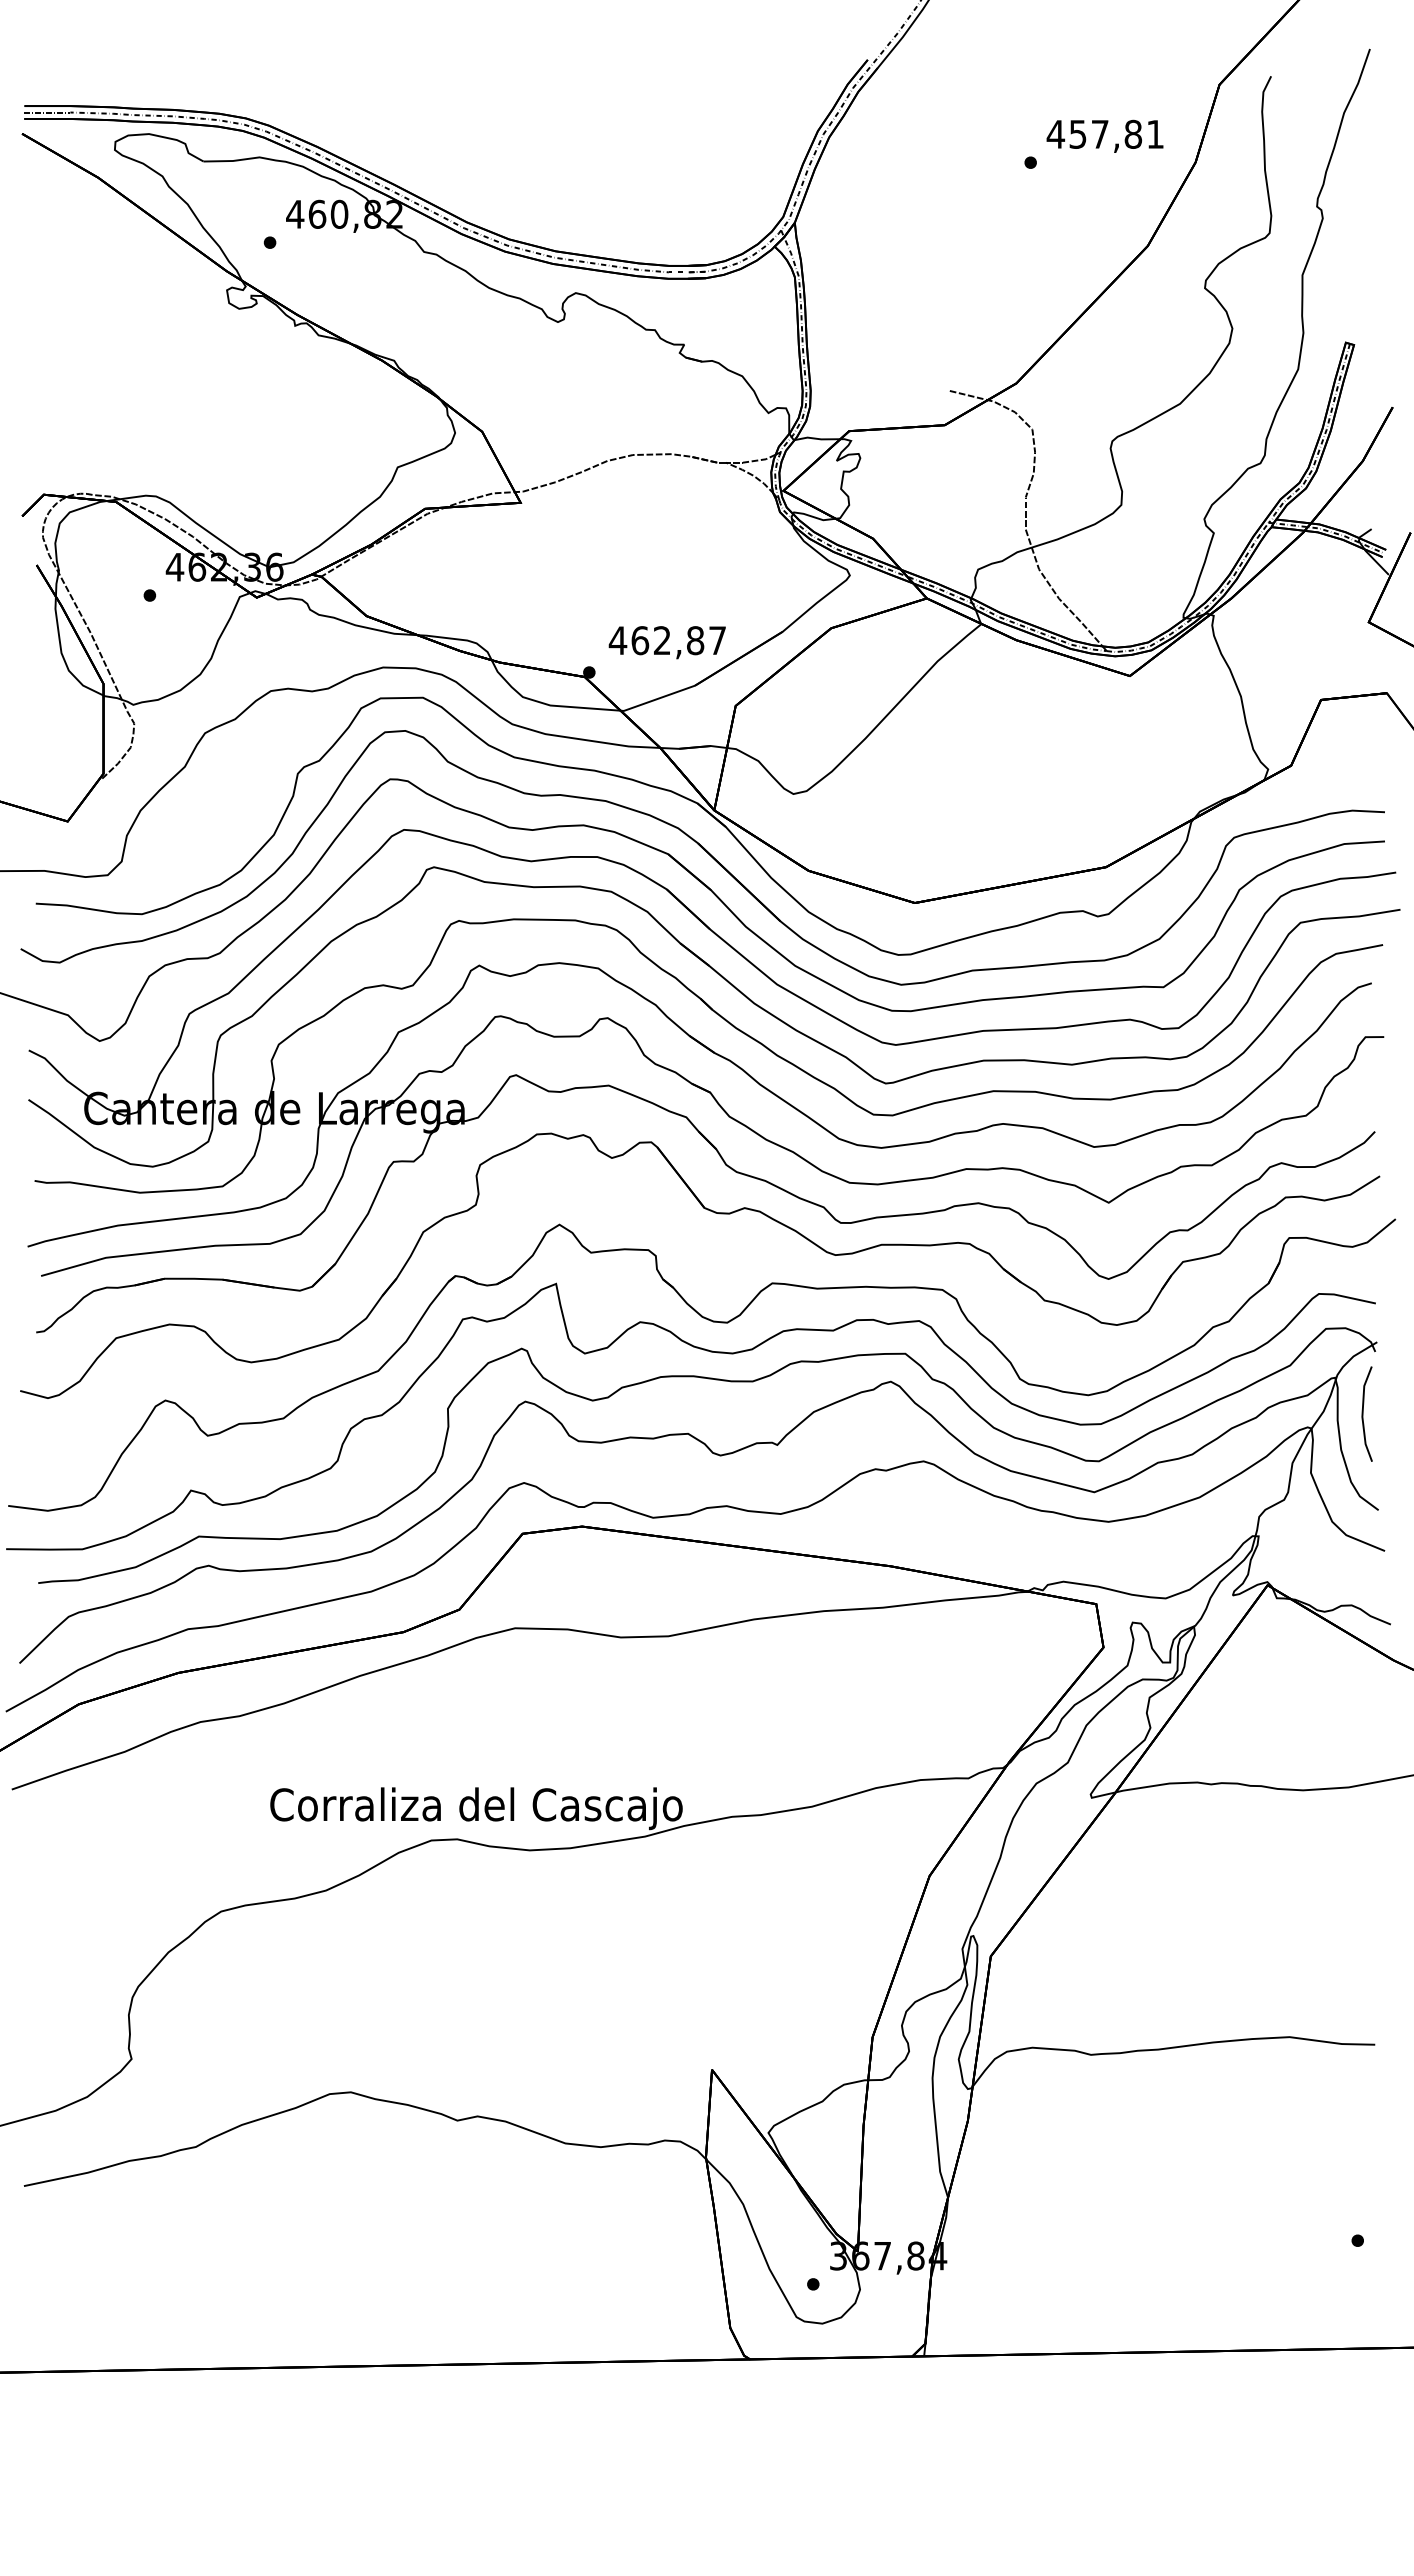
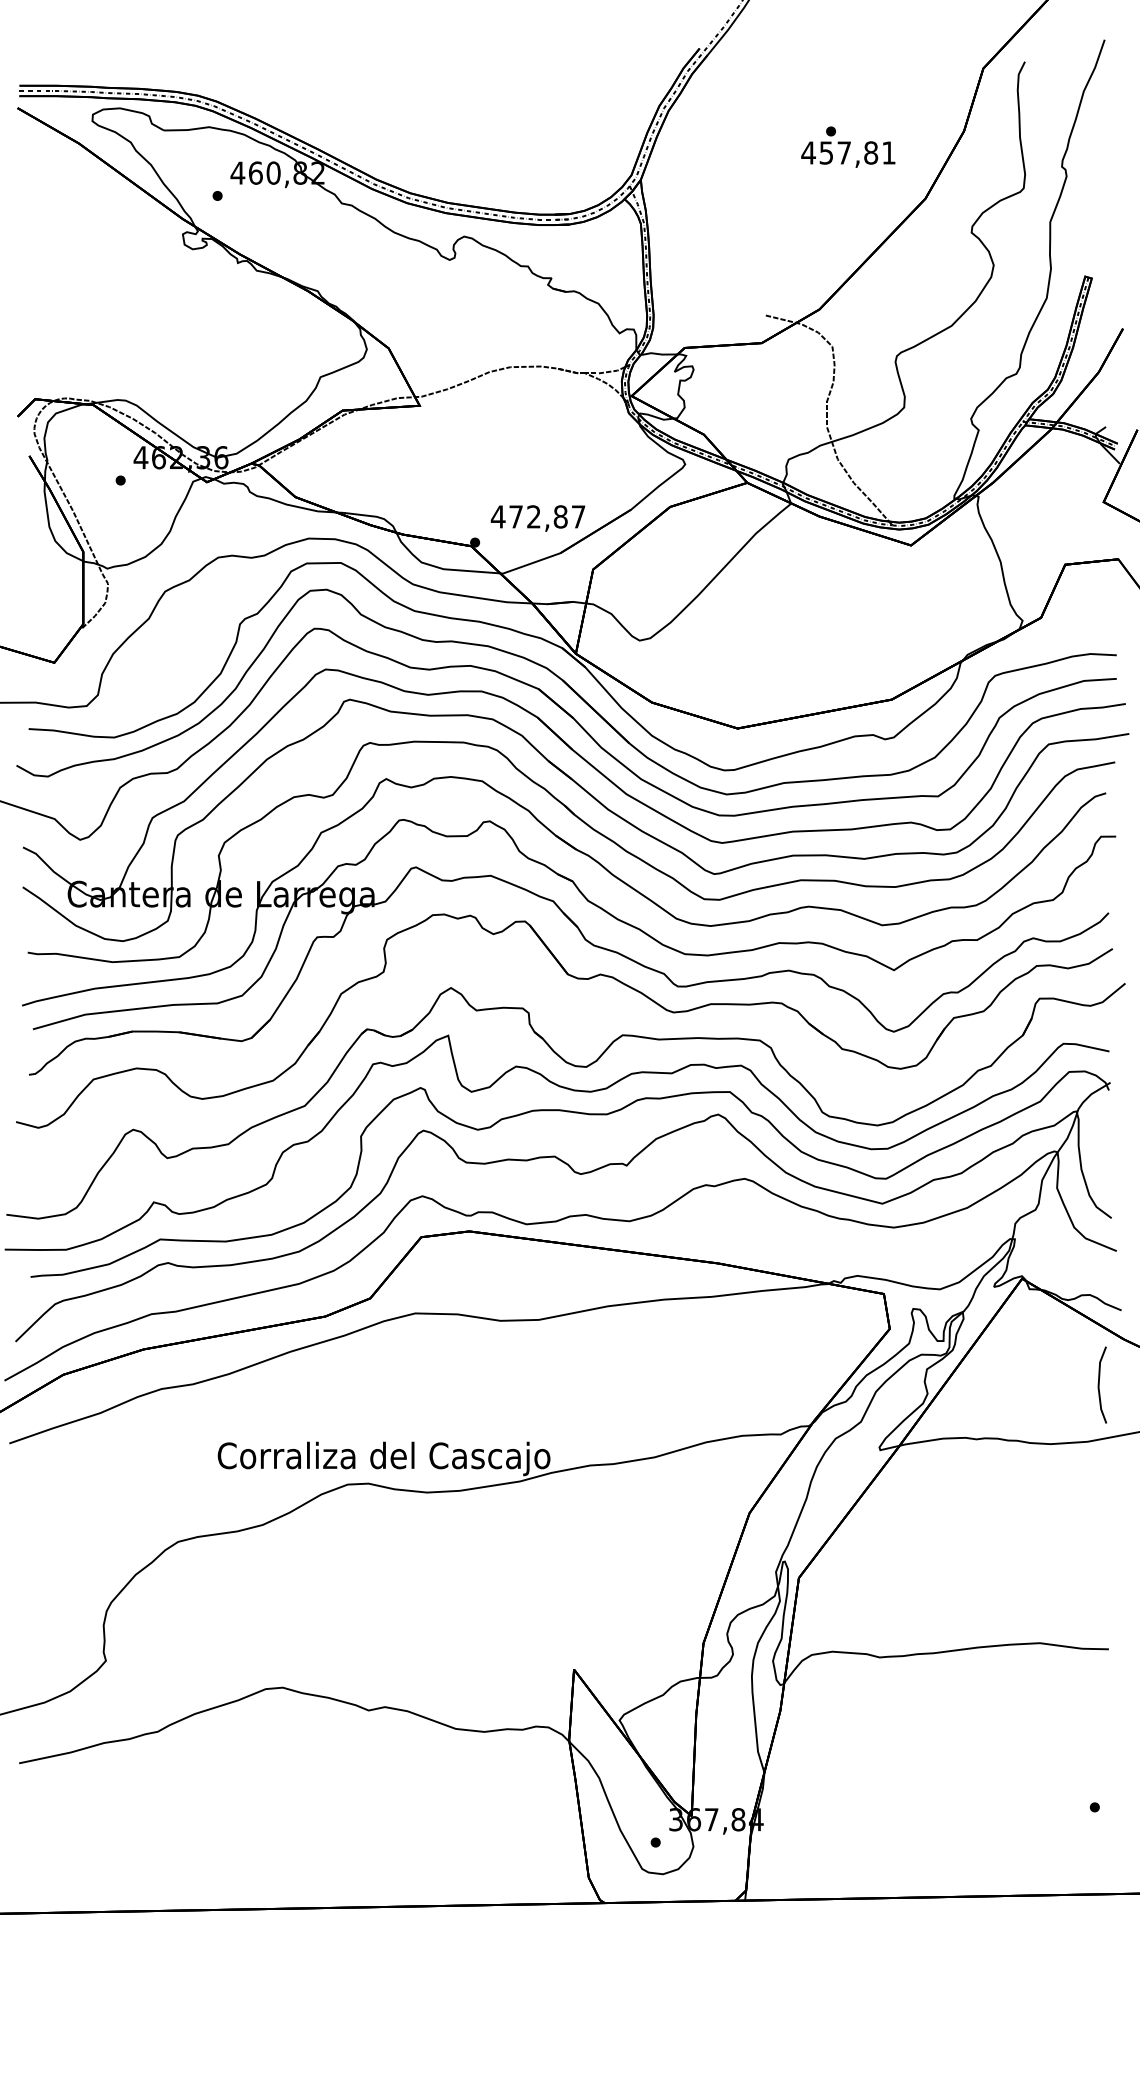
text: (1104, 135) -> (847, 153), moved
text: (640, 640) -> (516, 516), 462,87 -> 472,87
line: (1363, 1413) -> (1099, 1384), moved

